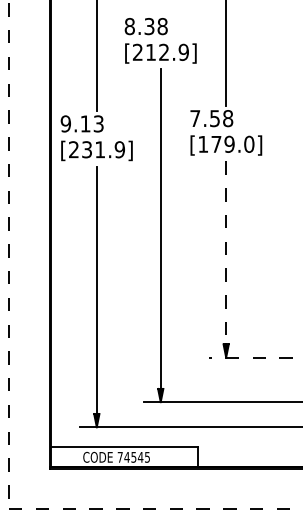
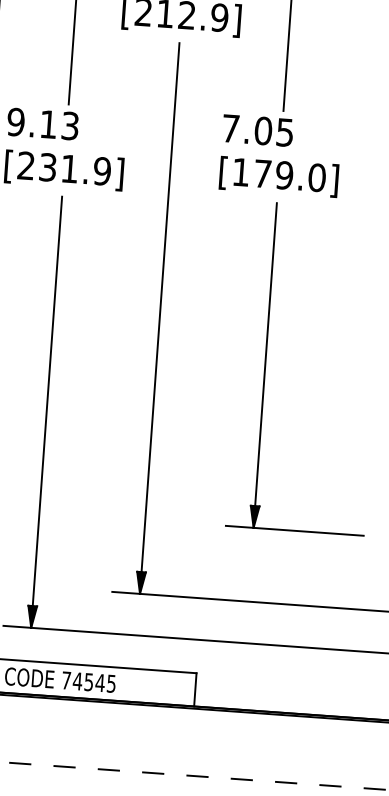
text: (221, 118) -> (274, 131), 7.58 -> 7.05
line: (226, 253) -> (266, 355), dashed -> solid
line: (251, 357) -> (295, 530), dashed -> solid

